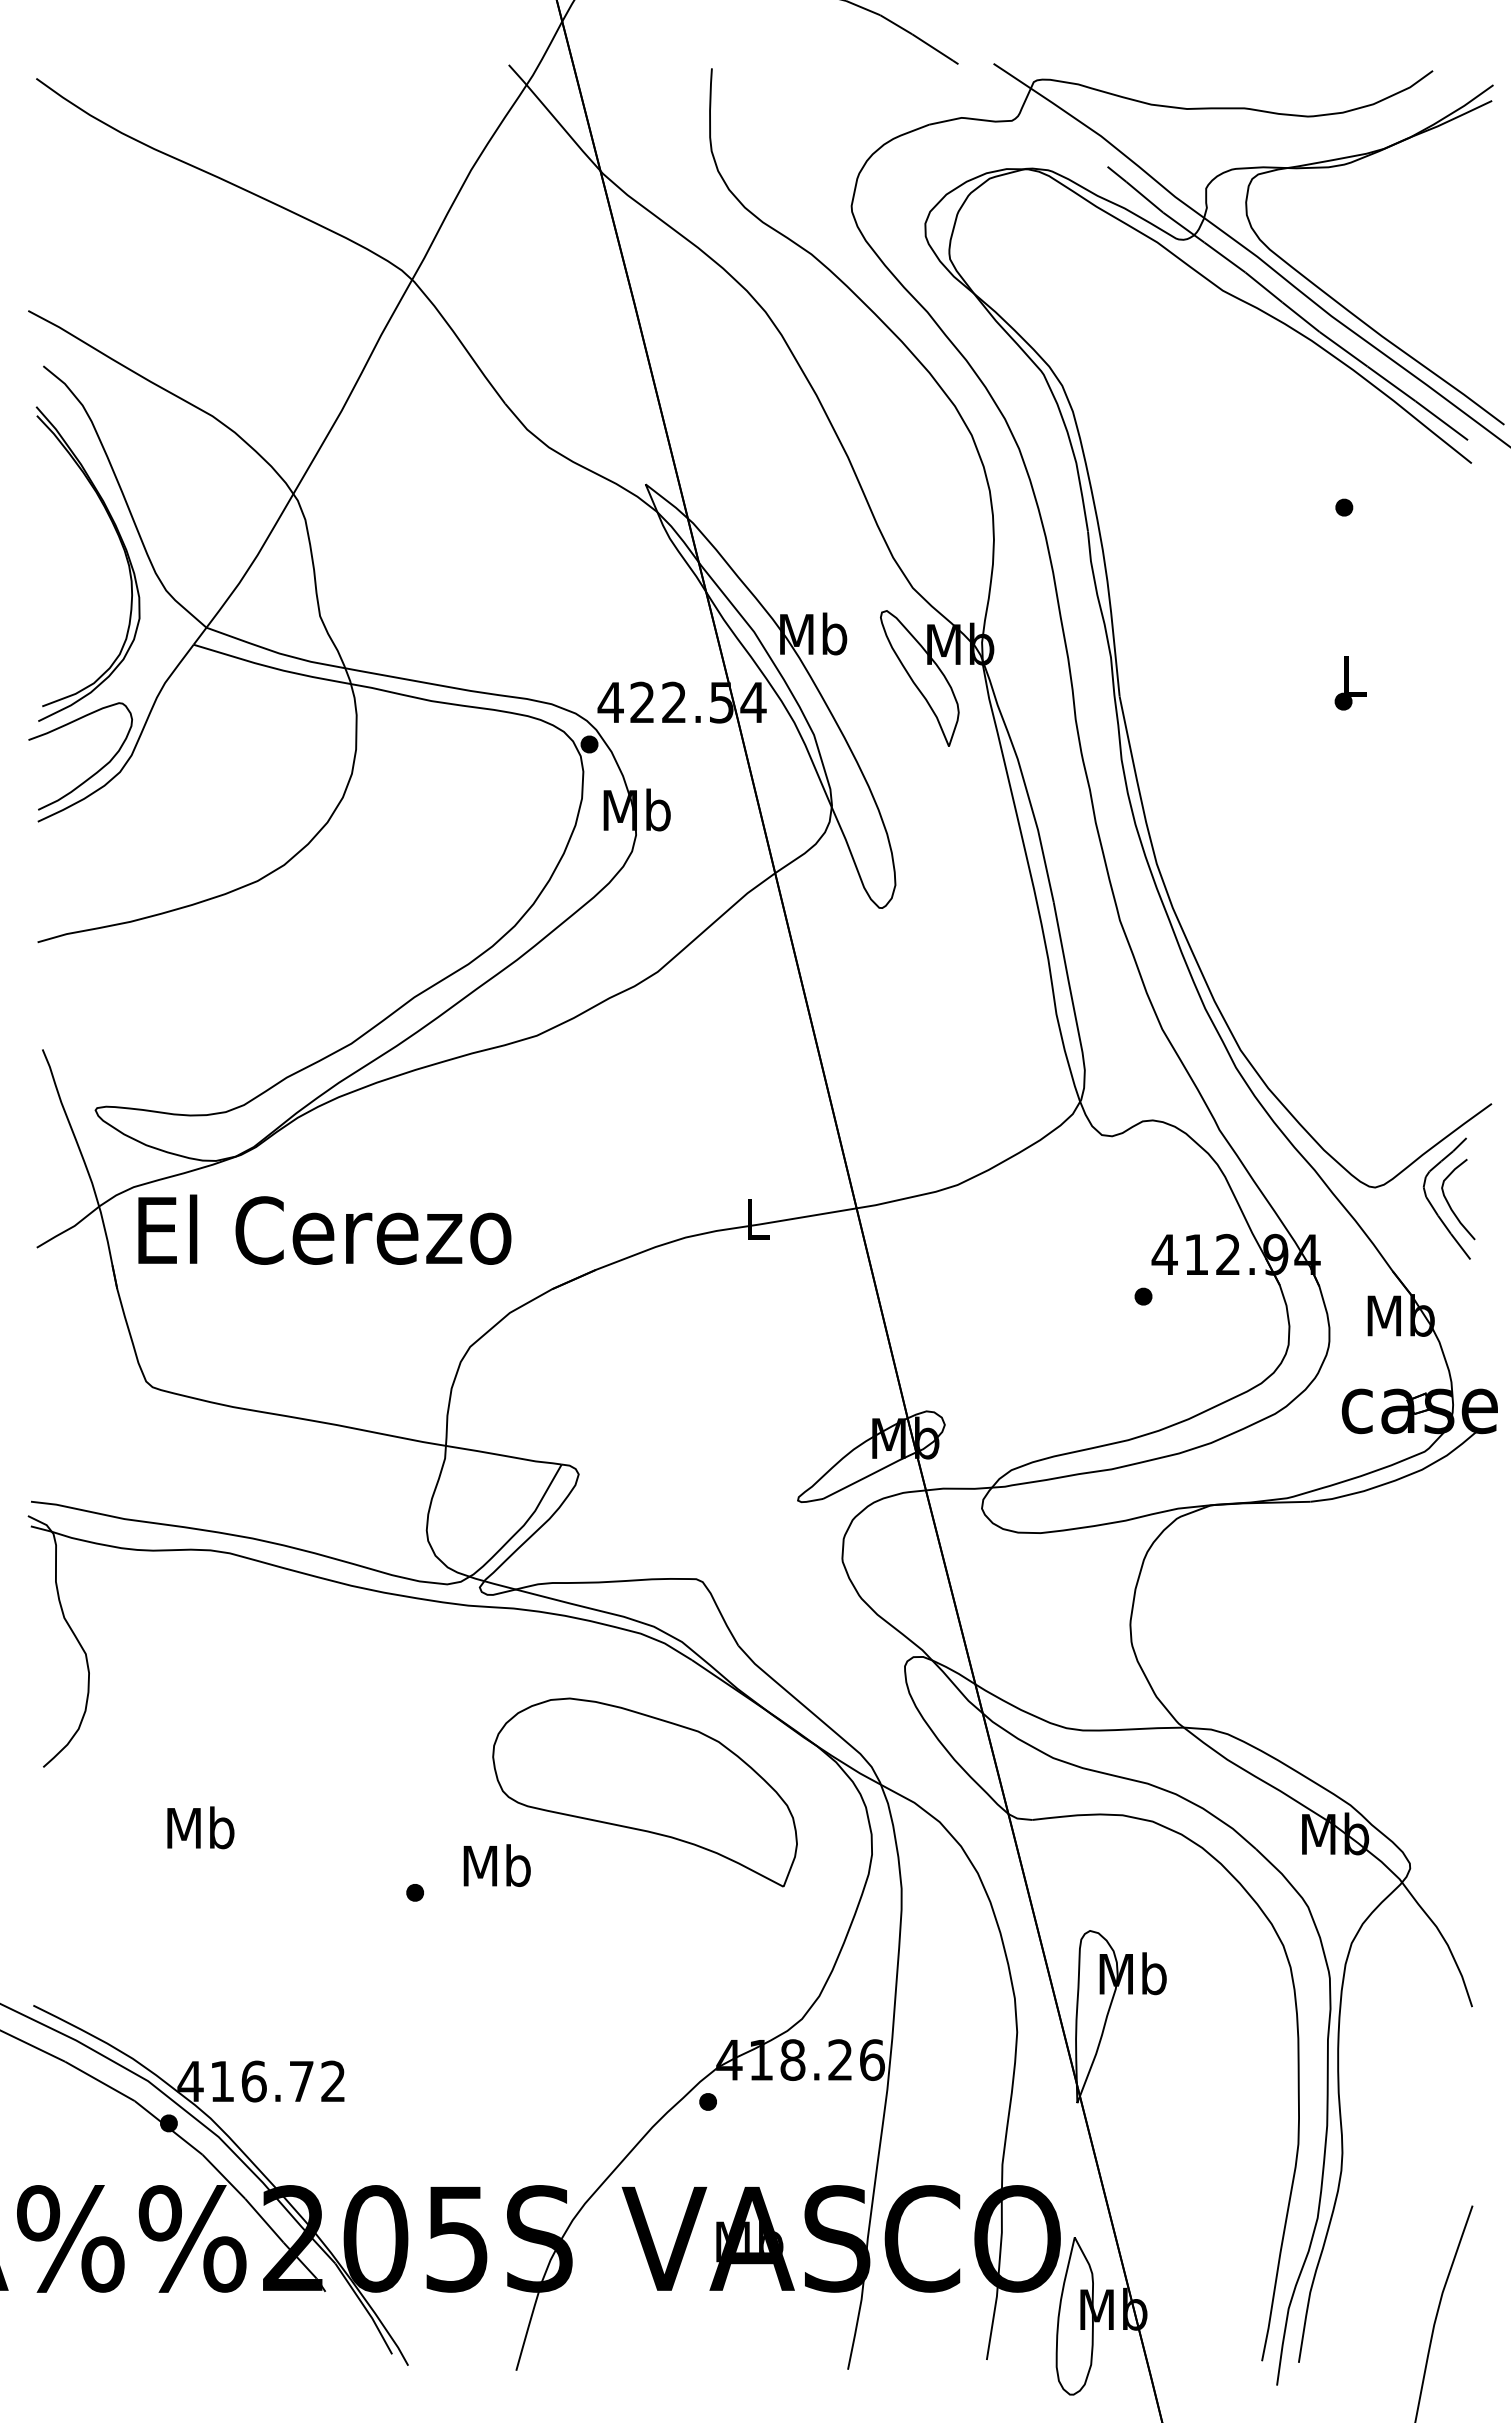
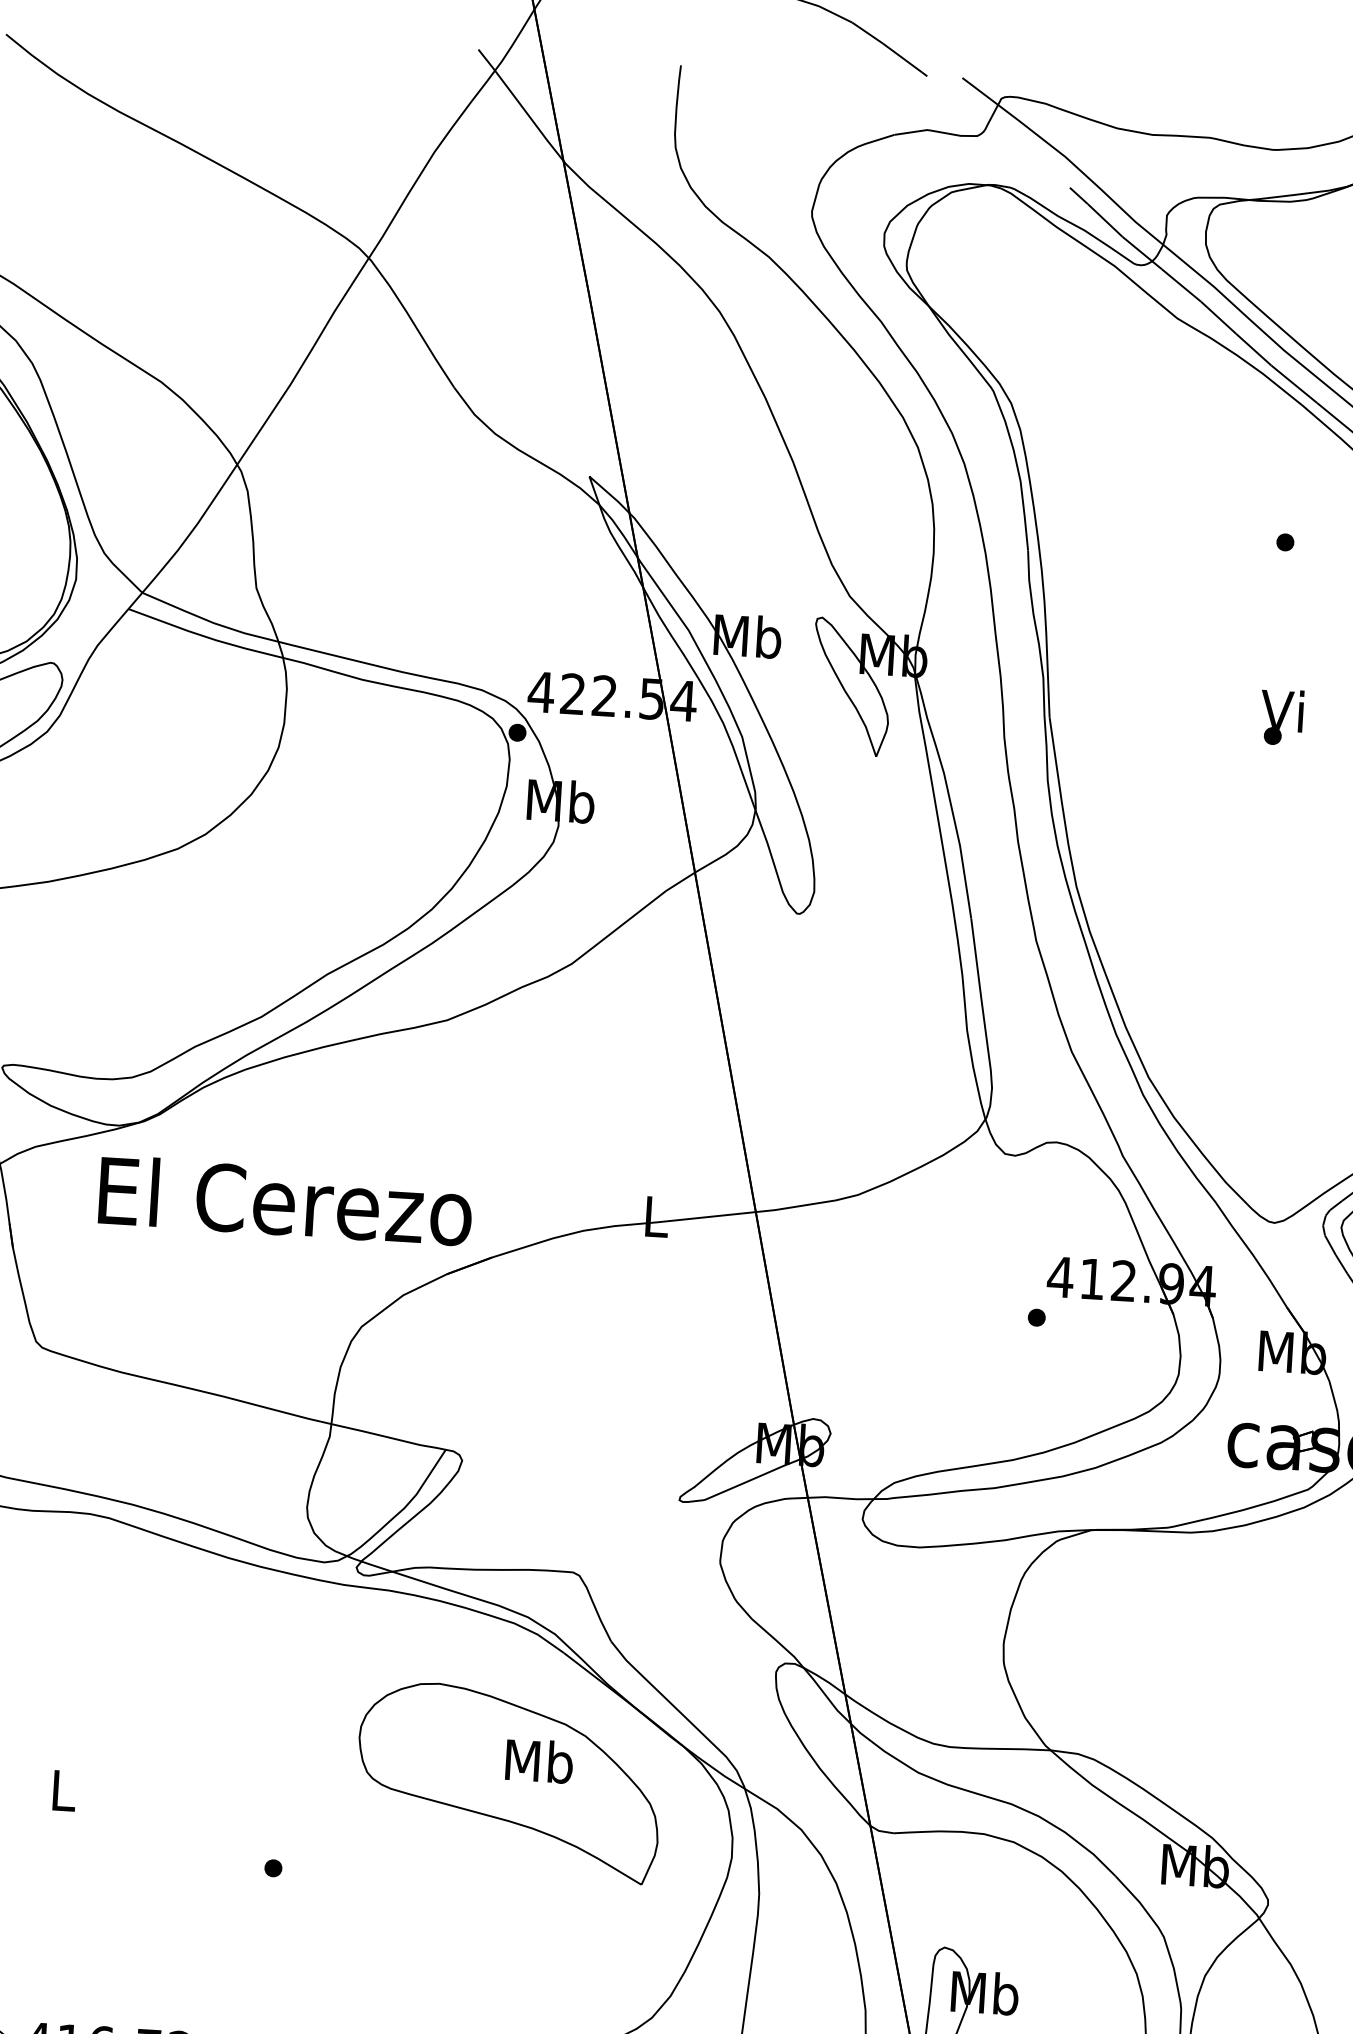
text: (1350, 675) -> (1281, 710), L -> Vi
text: (324, 1229) -> (285, 1200), moved
text: (200, 1827) -> (63, 1790), Mb -> L
text: (496, 1865) -> (538, 1761), moved

